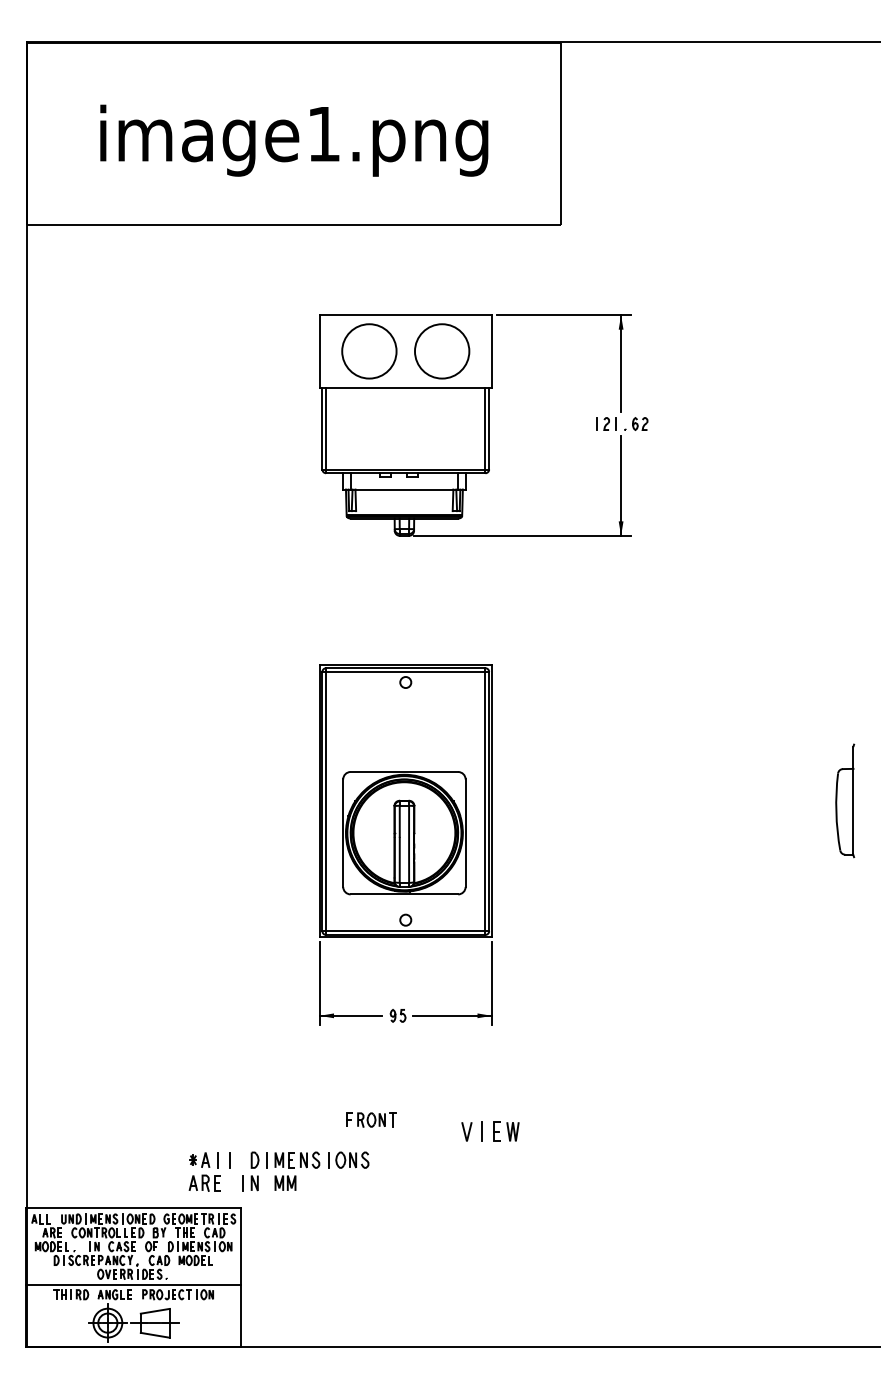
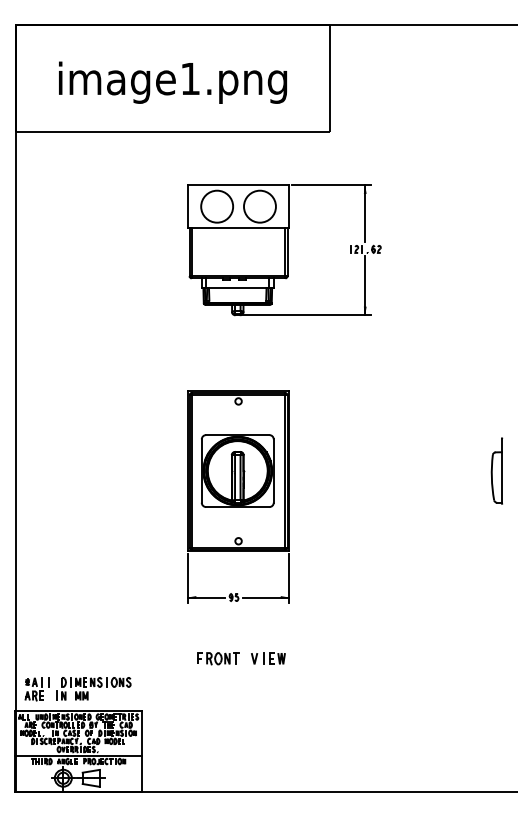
part: (403, 832) -> (237, 470), moved
part: (371, 1119) -> (218, 658), size x1.43
part: (490, 1131) -> (268, 658), moved
part: (278, 1172) -> (77, 689), moved

